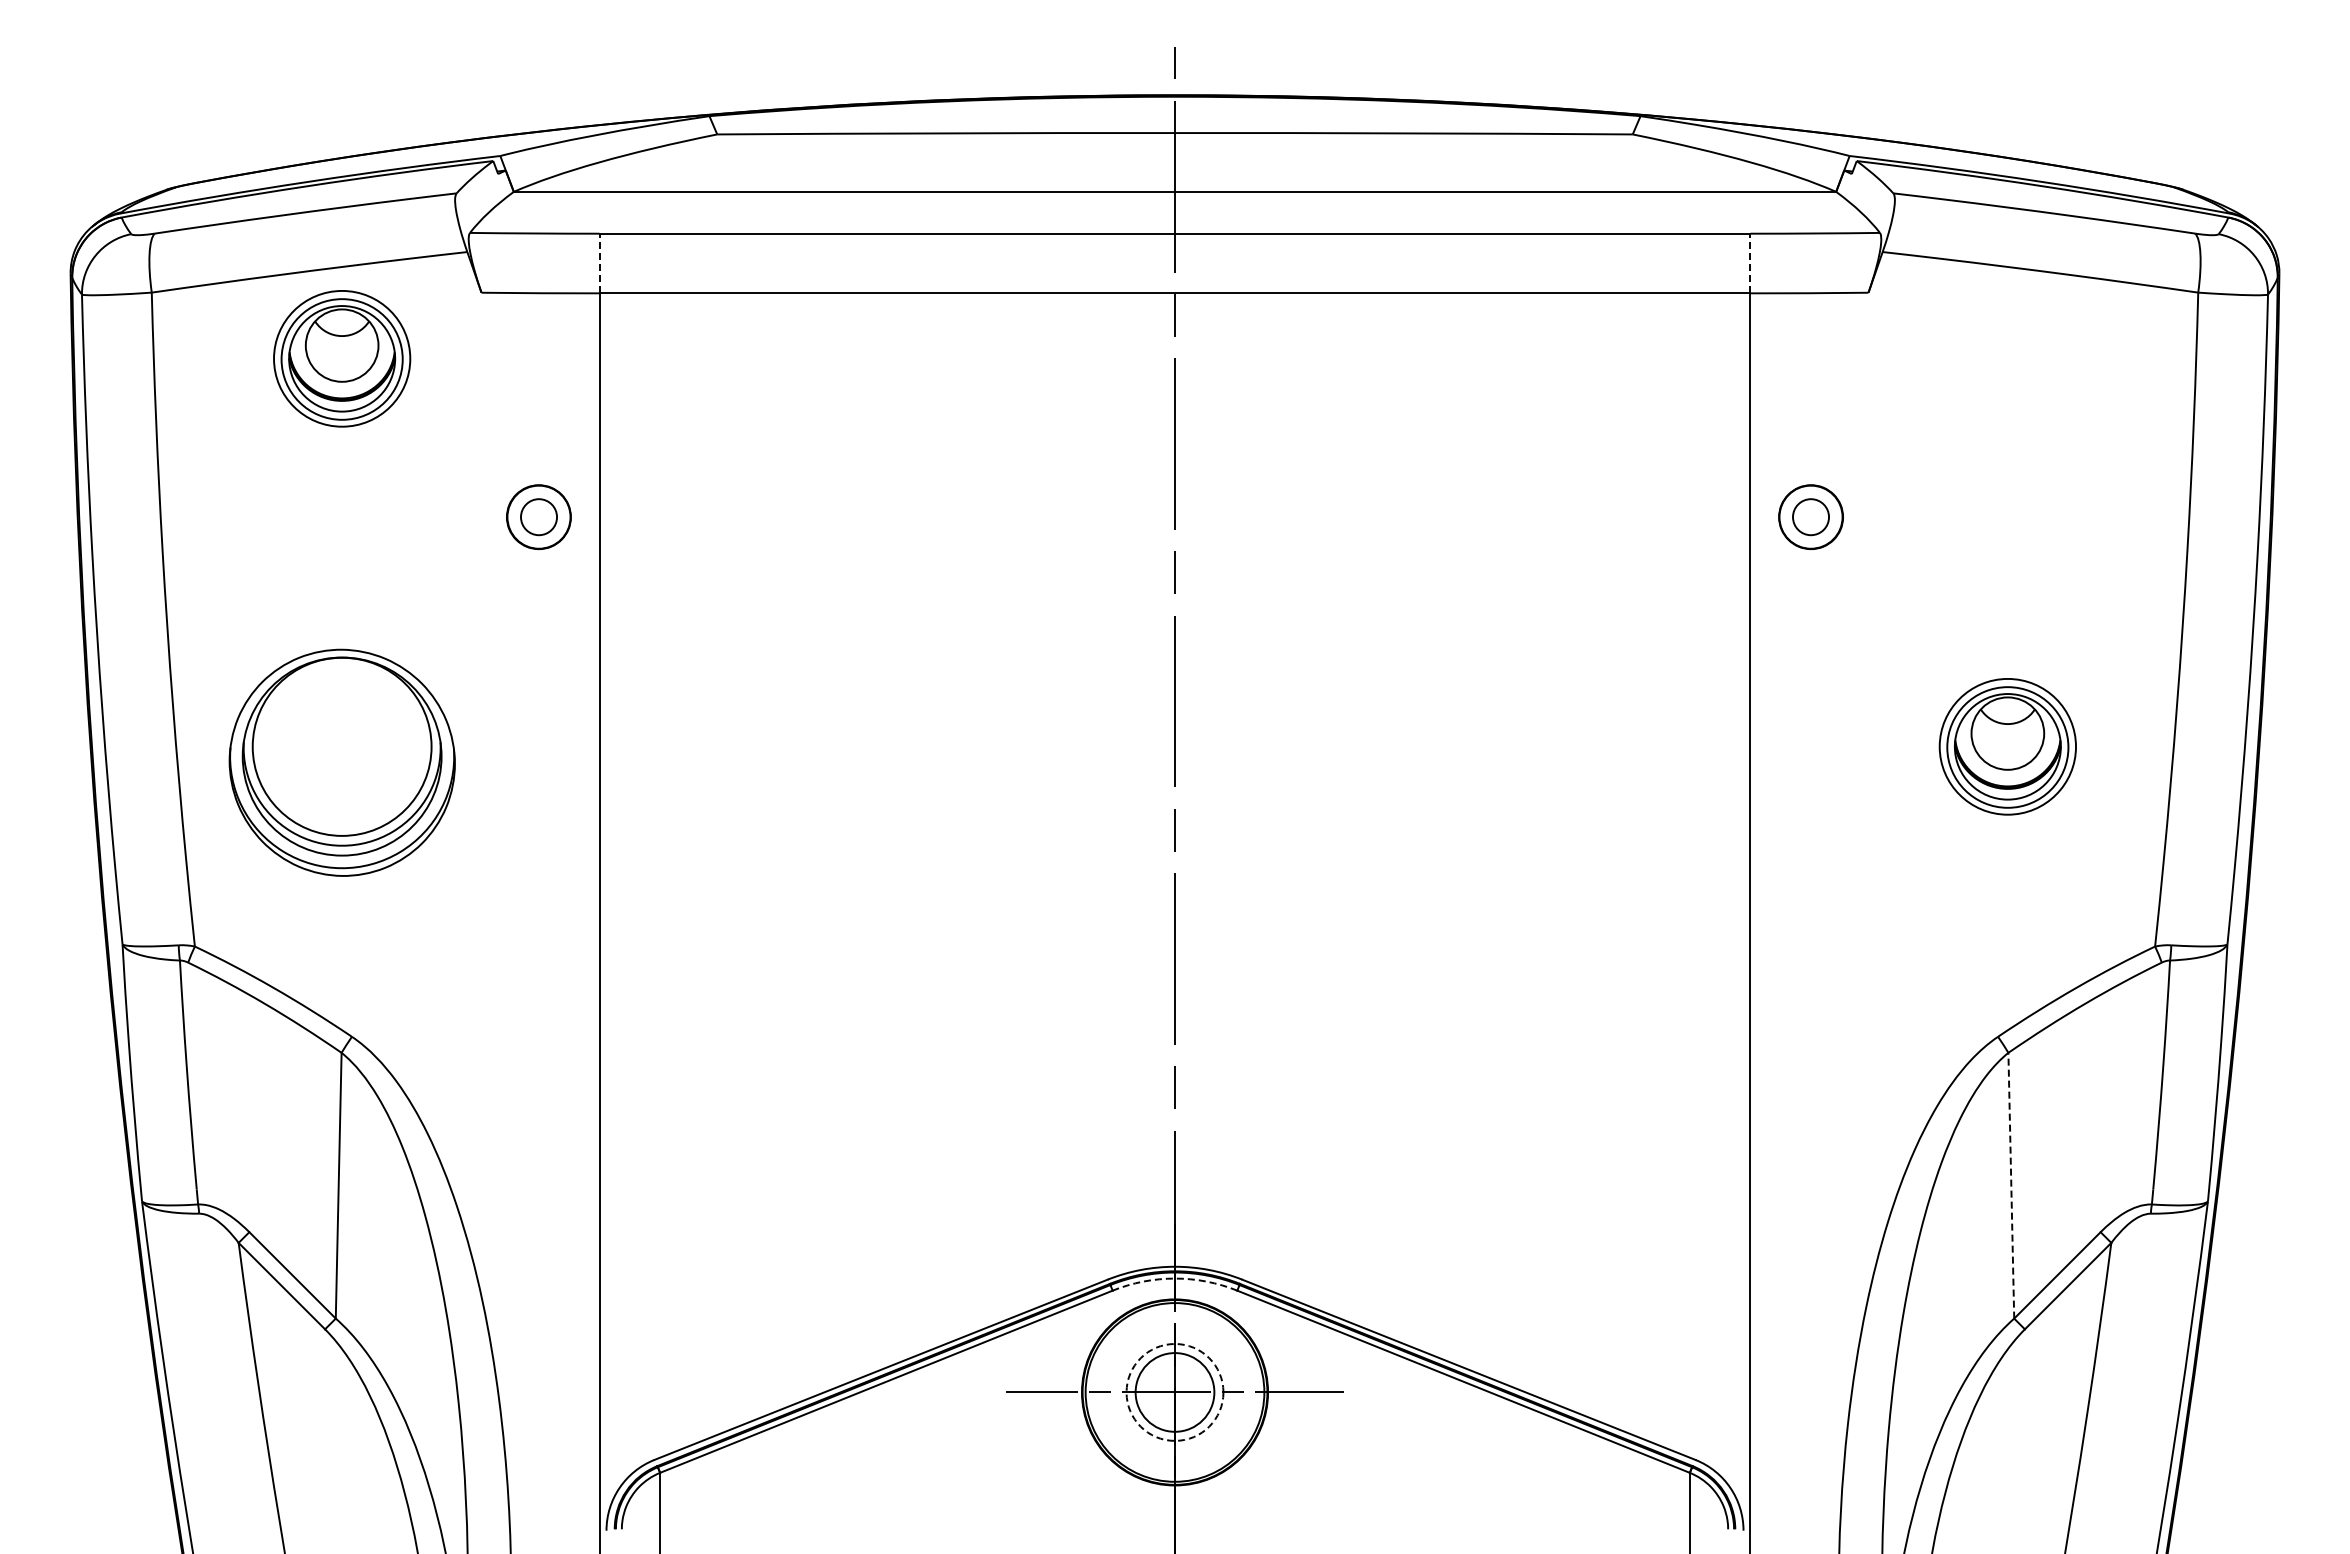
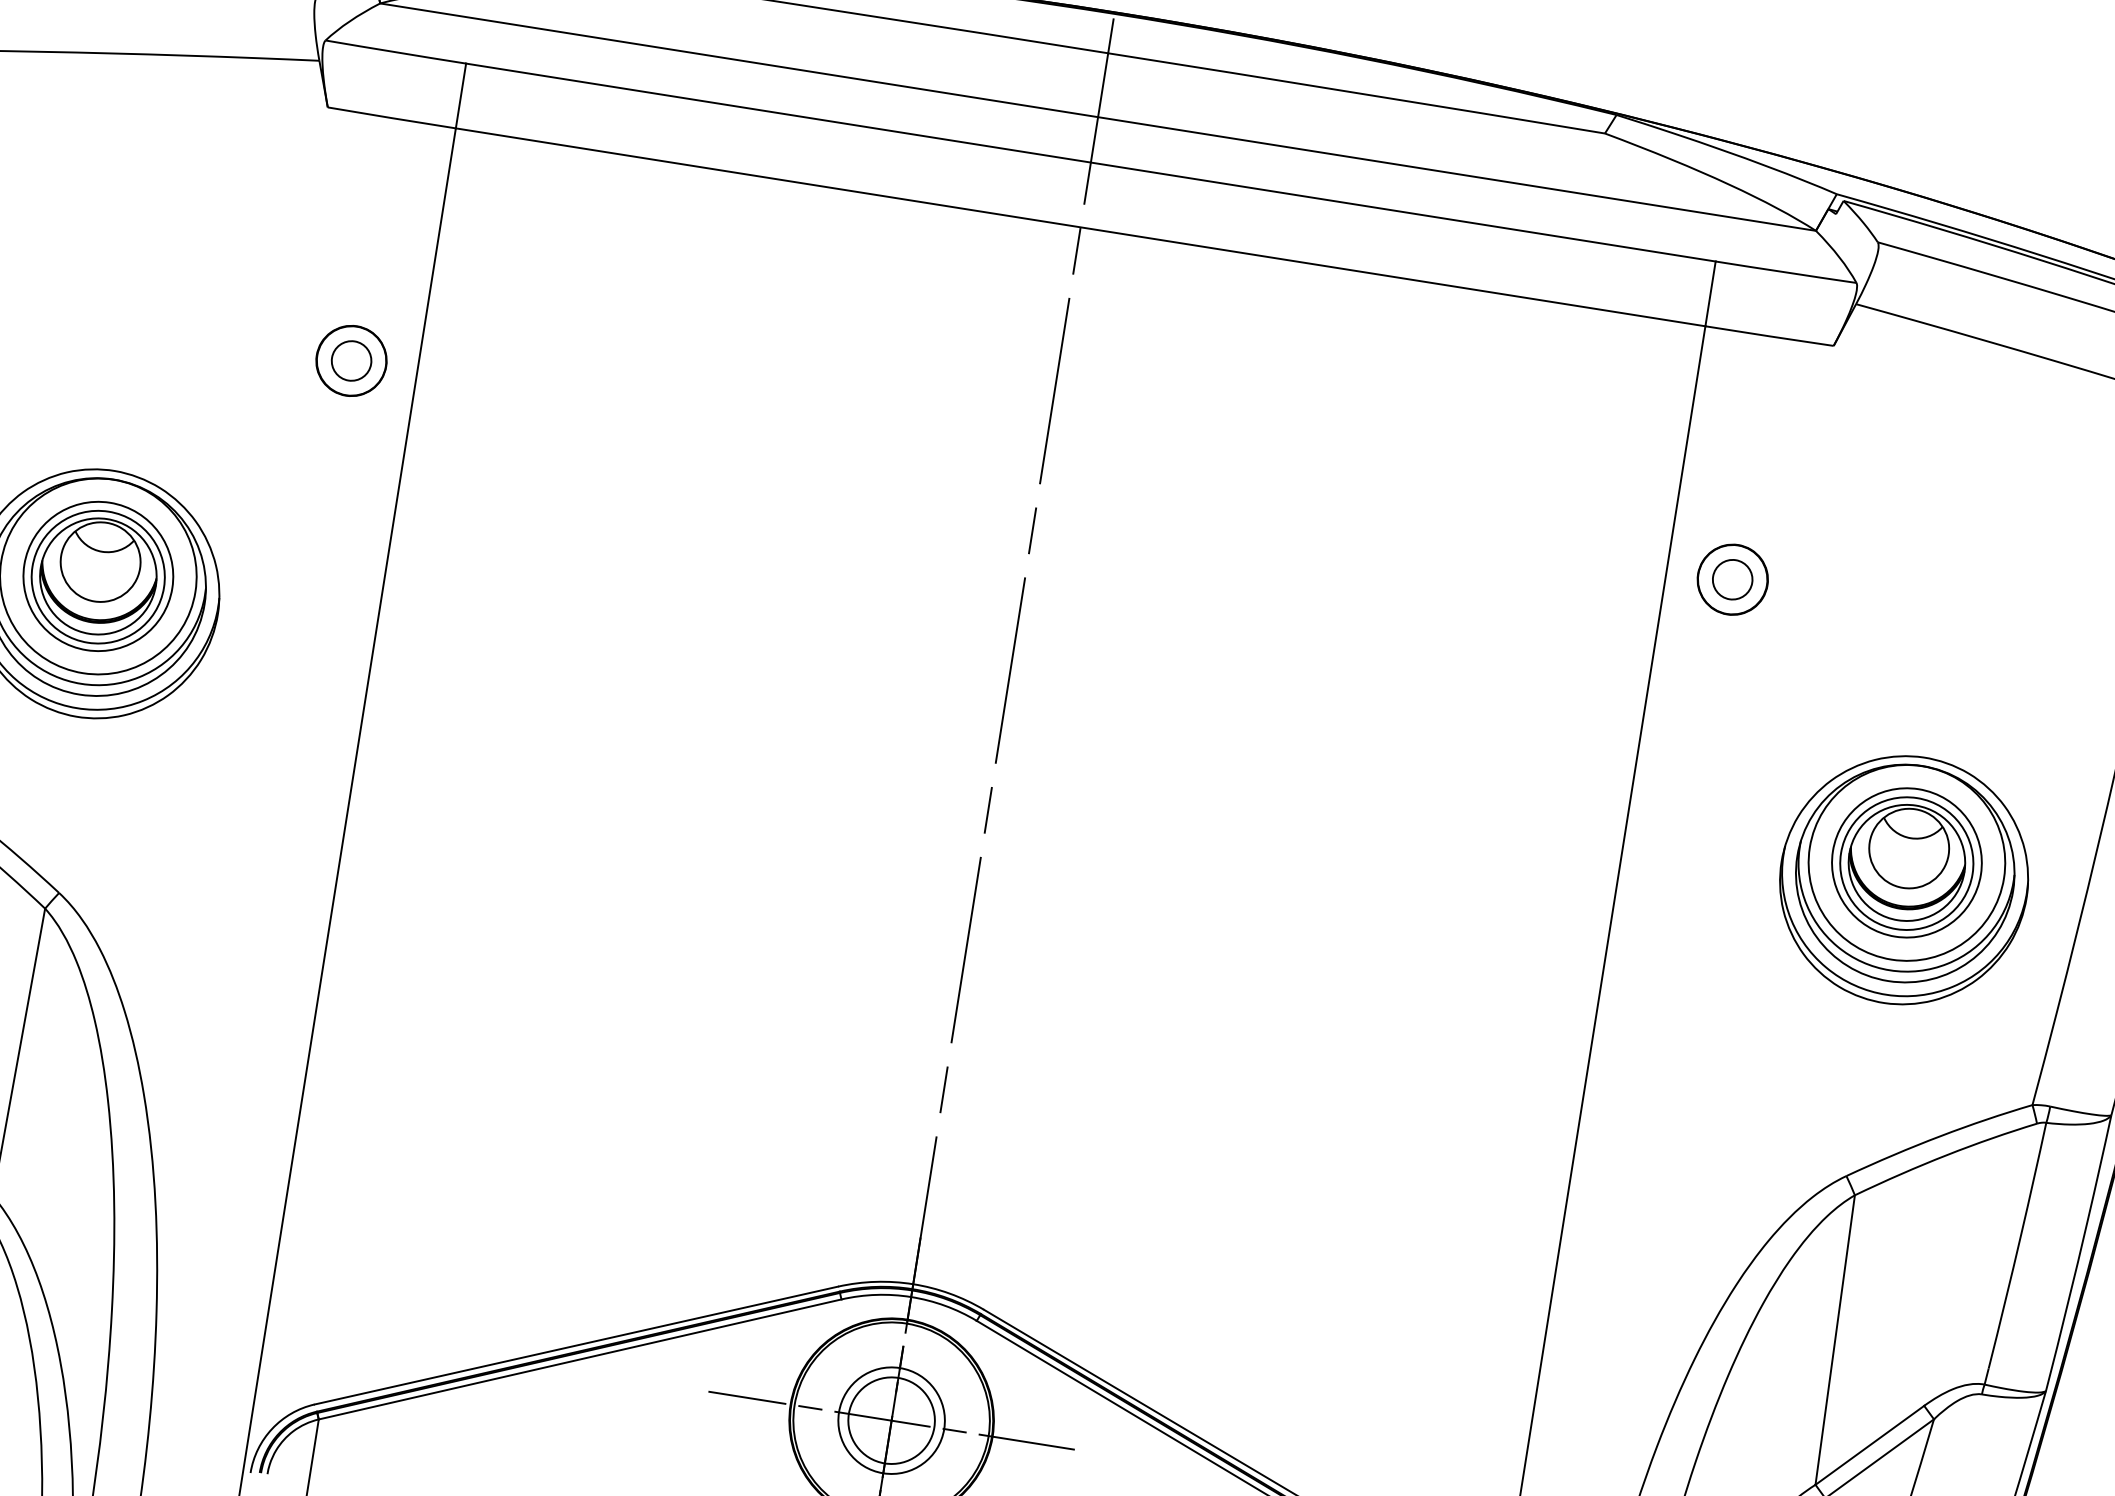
line: (599, 263) -> (460, 95), dashed -> solid
line: (1750, 263) -> (1710, 293), dashed -> solid
part: (342, 358) -> (98, 576), moved
part: (2007, 762) -> (1903, 879), added
line: (2011, 1185) -> (1835, 1339), dashed -> solid
arc: (1175, 1278) -> (911, 1297), dashed -> solid
circle: (1174, 1391) -> (891, 1419), dashed -> solid

